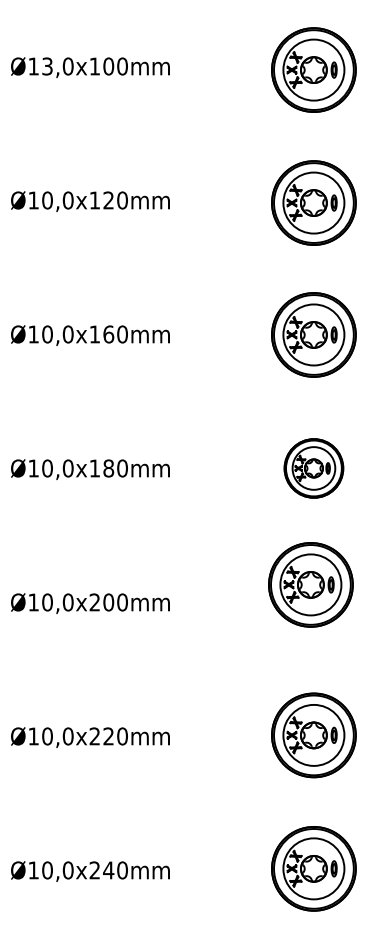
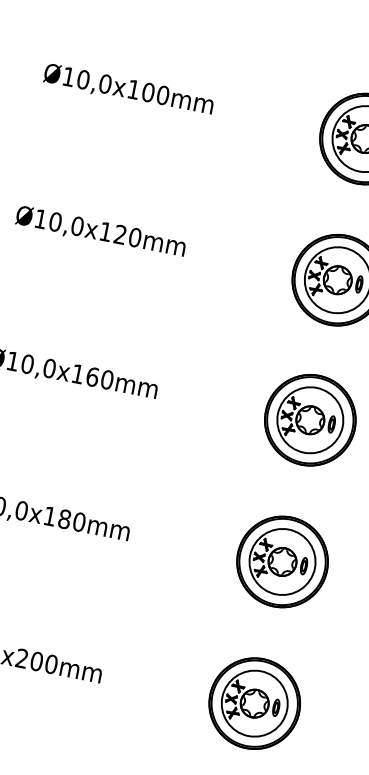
text: (47, 66) -> (83, 79), Ø13,0x100mm -> Ø10,0x100mm
part: (313, 468) -> (282, 561), size x1.43
part: (310, 584) -> (254, 703), moved

